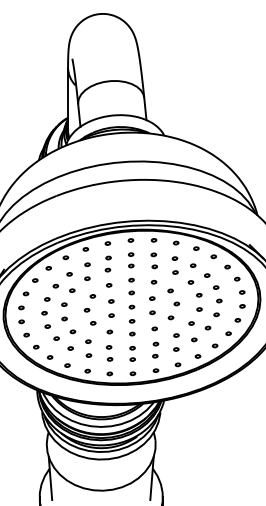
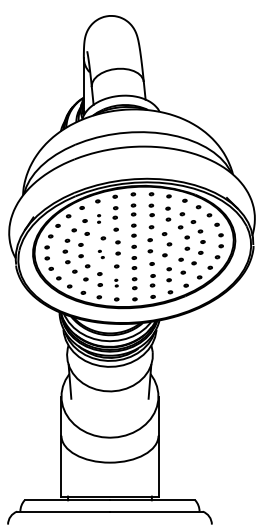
part: (86, 271) -> (98, 218), size x0.6
part: (90, 316) -> (101, 254), size x0.6
part: (109, 352) -> (116, 282), size x0.6

